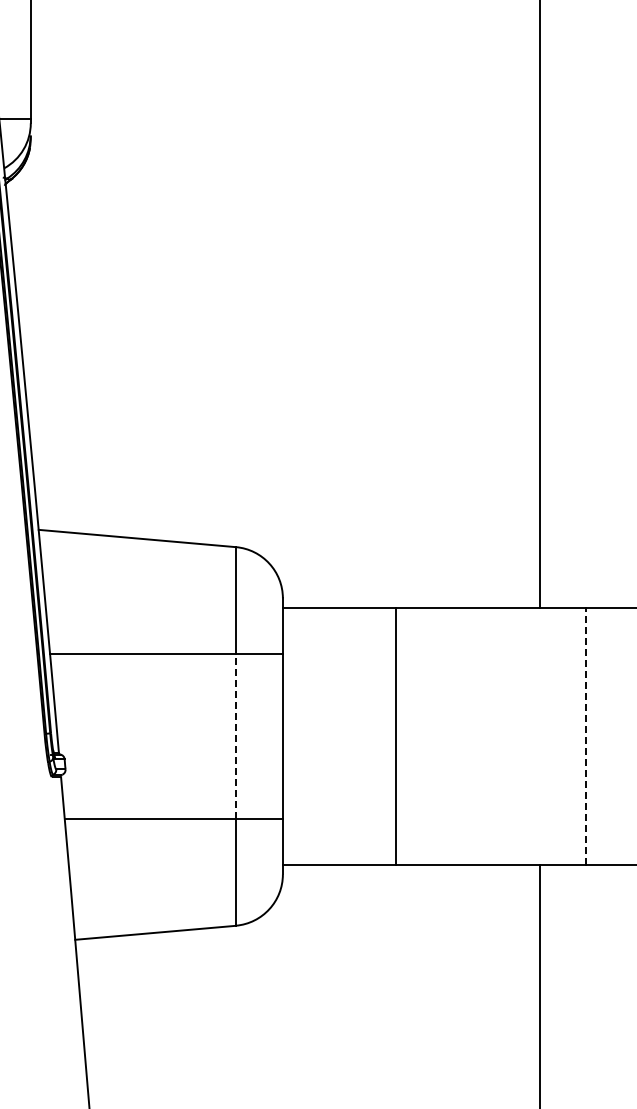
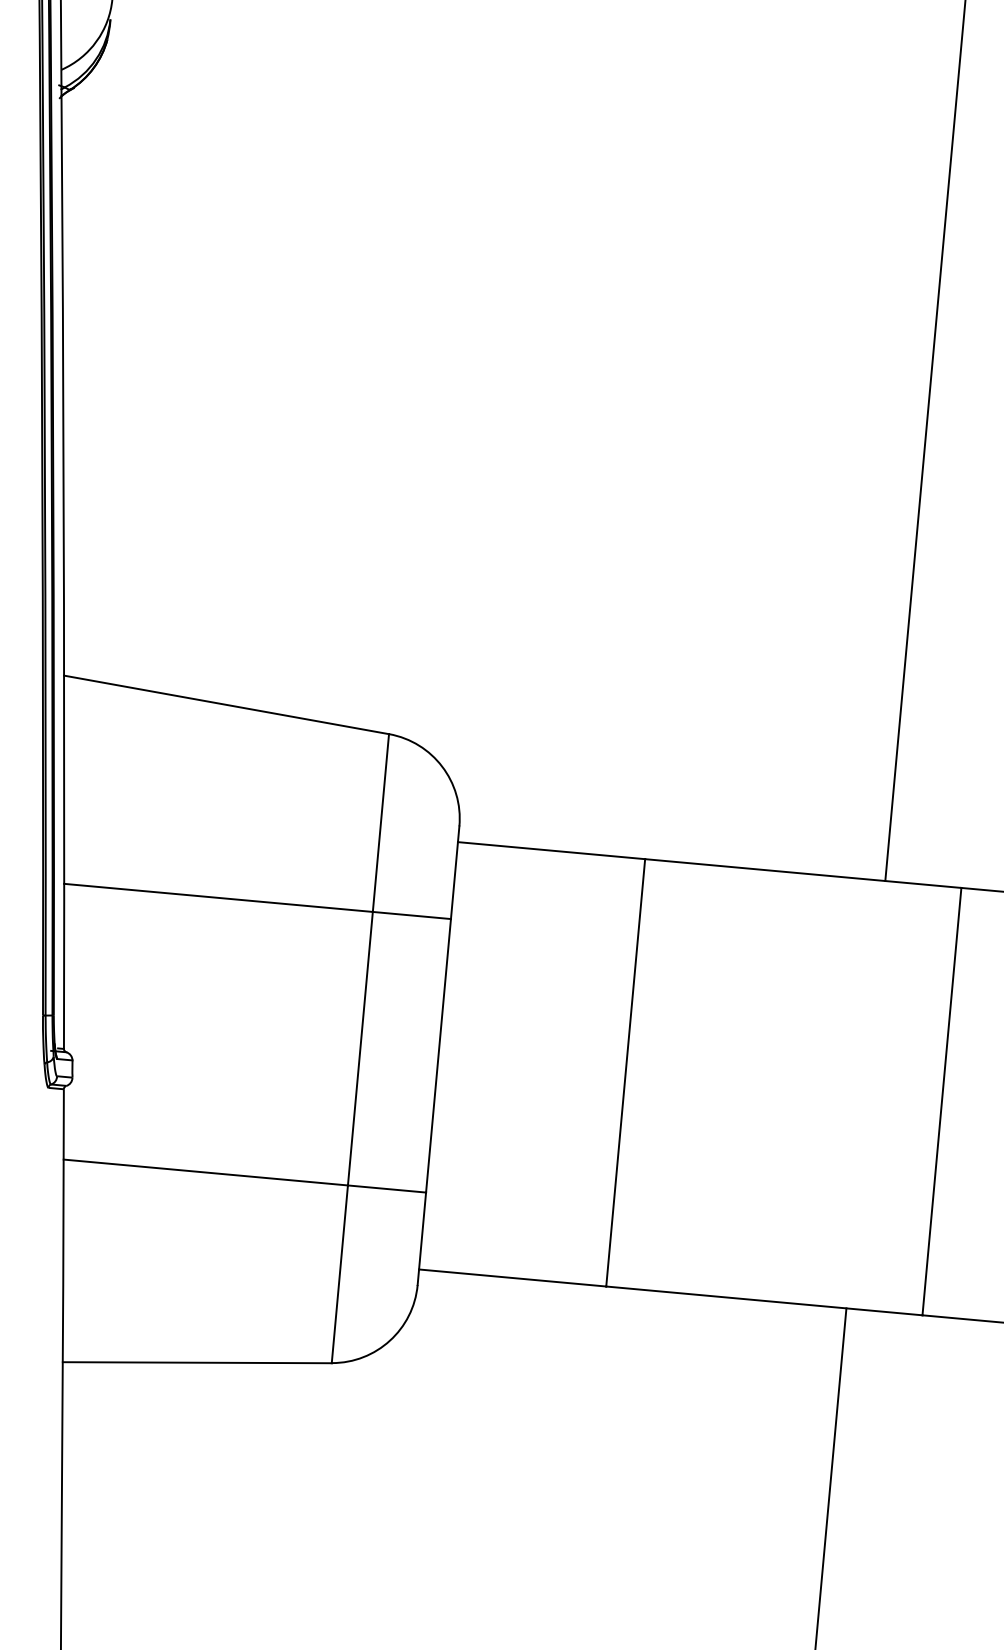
line: (235, 735) -> (359, 1047), dashed -> solid
line: (585, 736) -> (941, 1101), dashed -> solid

